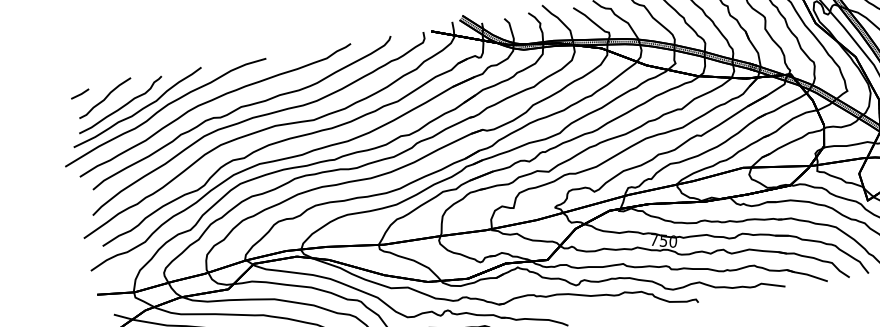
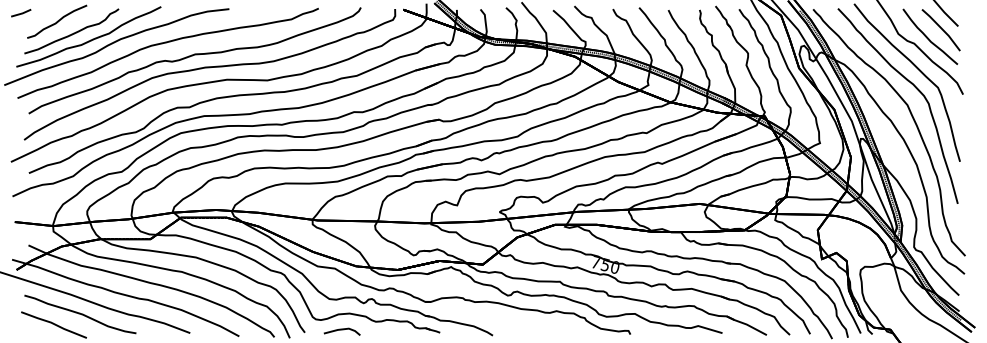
line: (80, 94) -> (21, 13), moved

